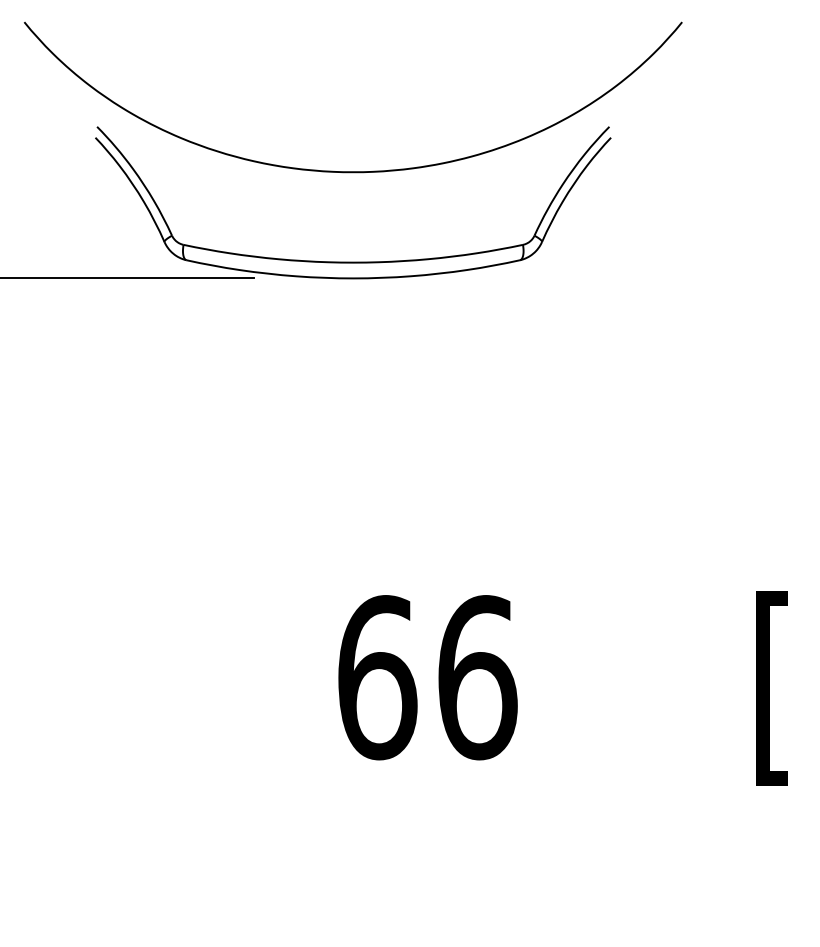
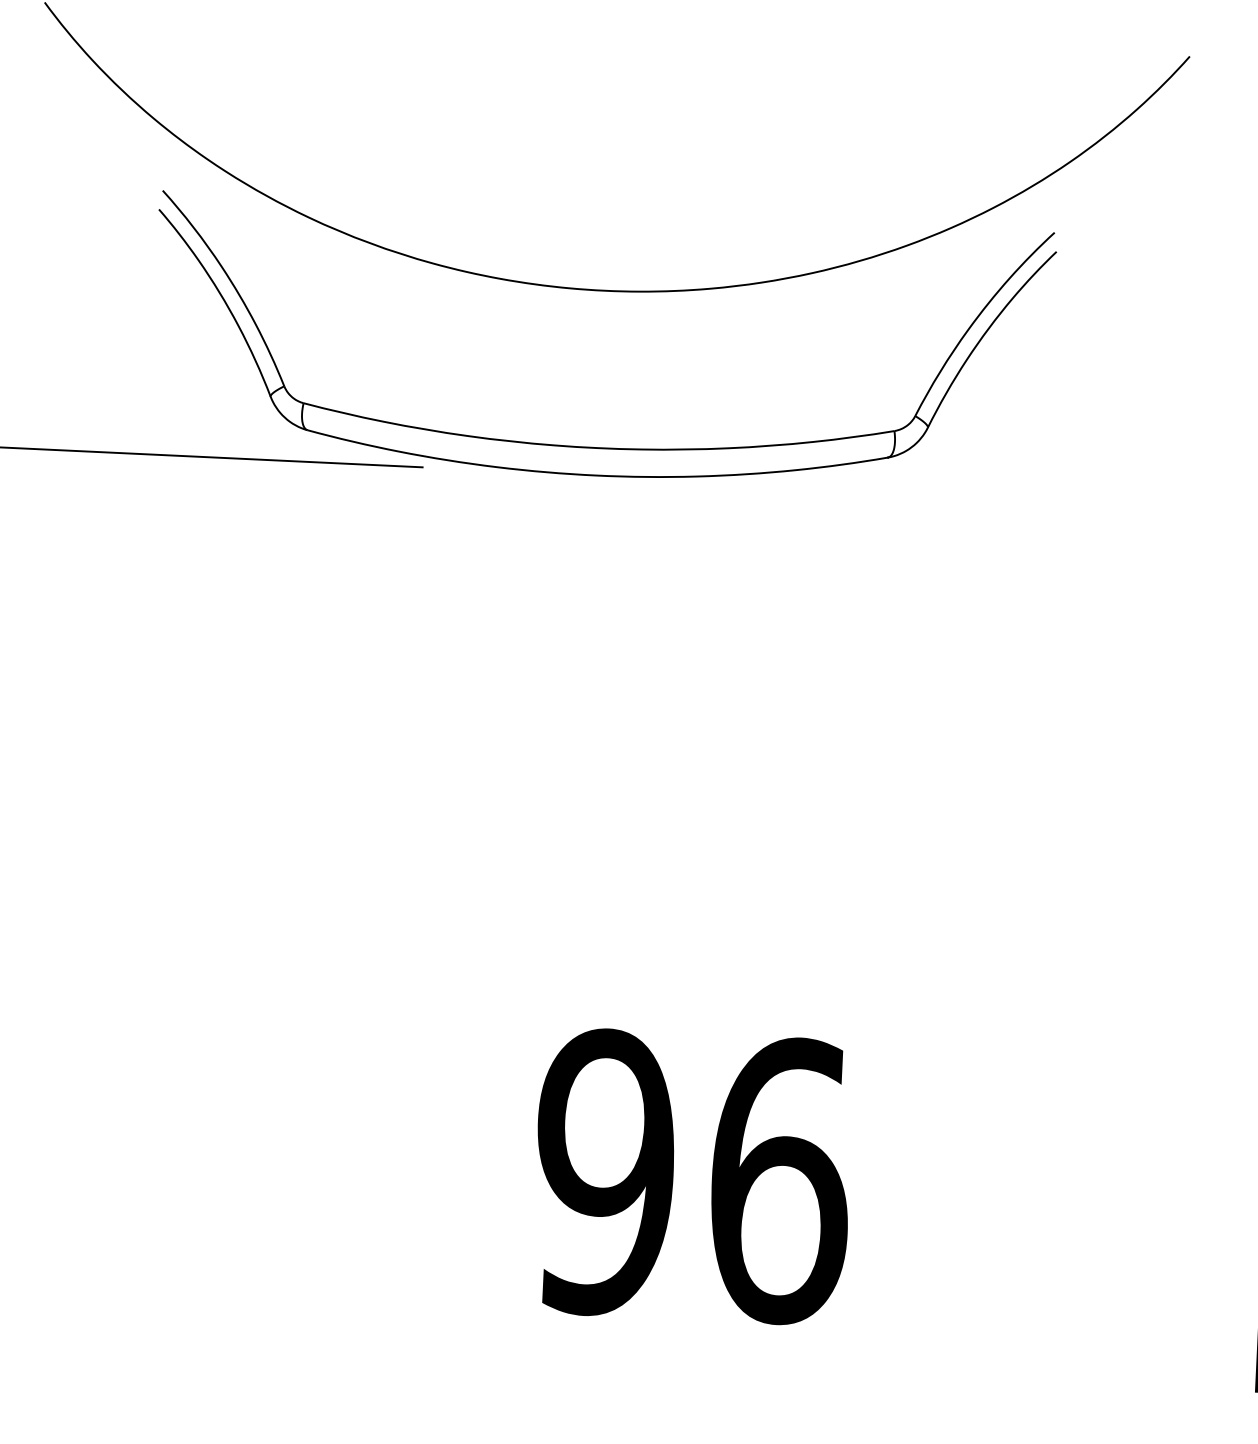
text: (377, 677) -> (605, 1172), 66 -> 96

